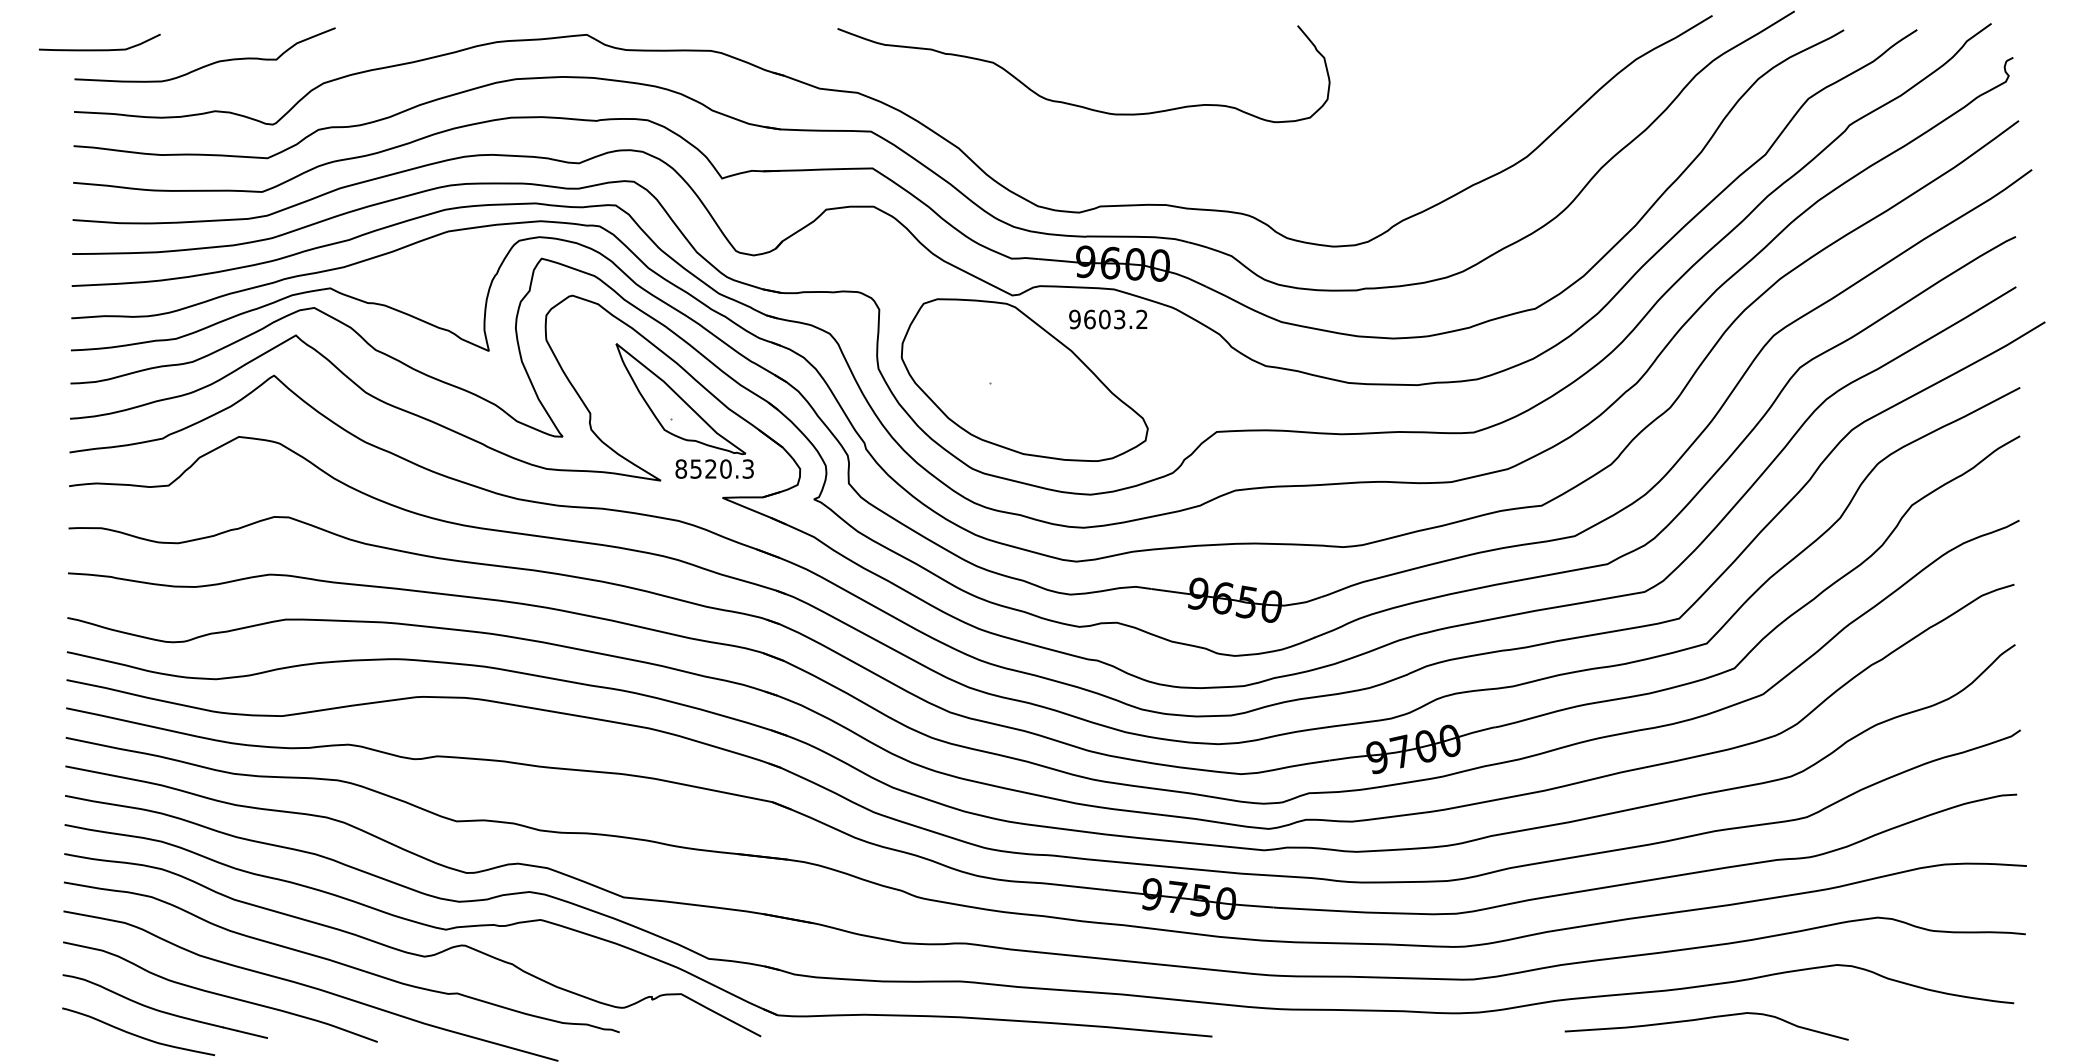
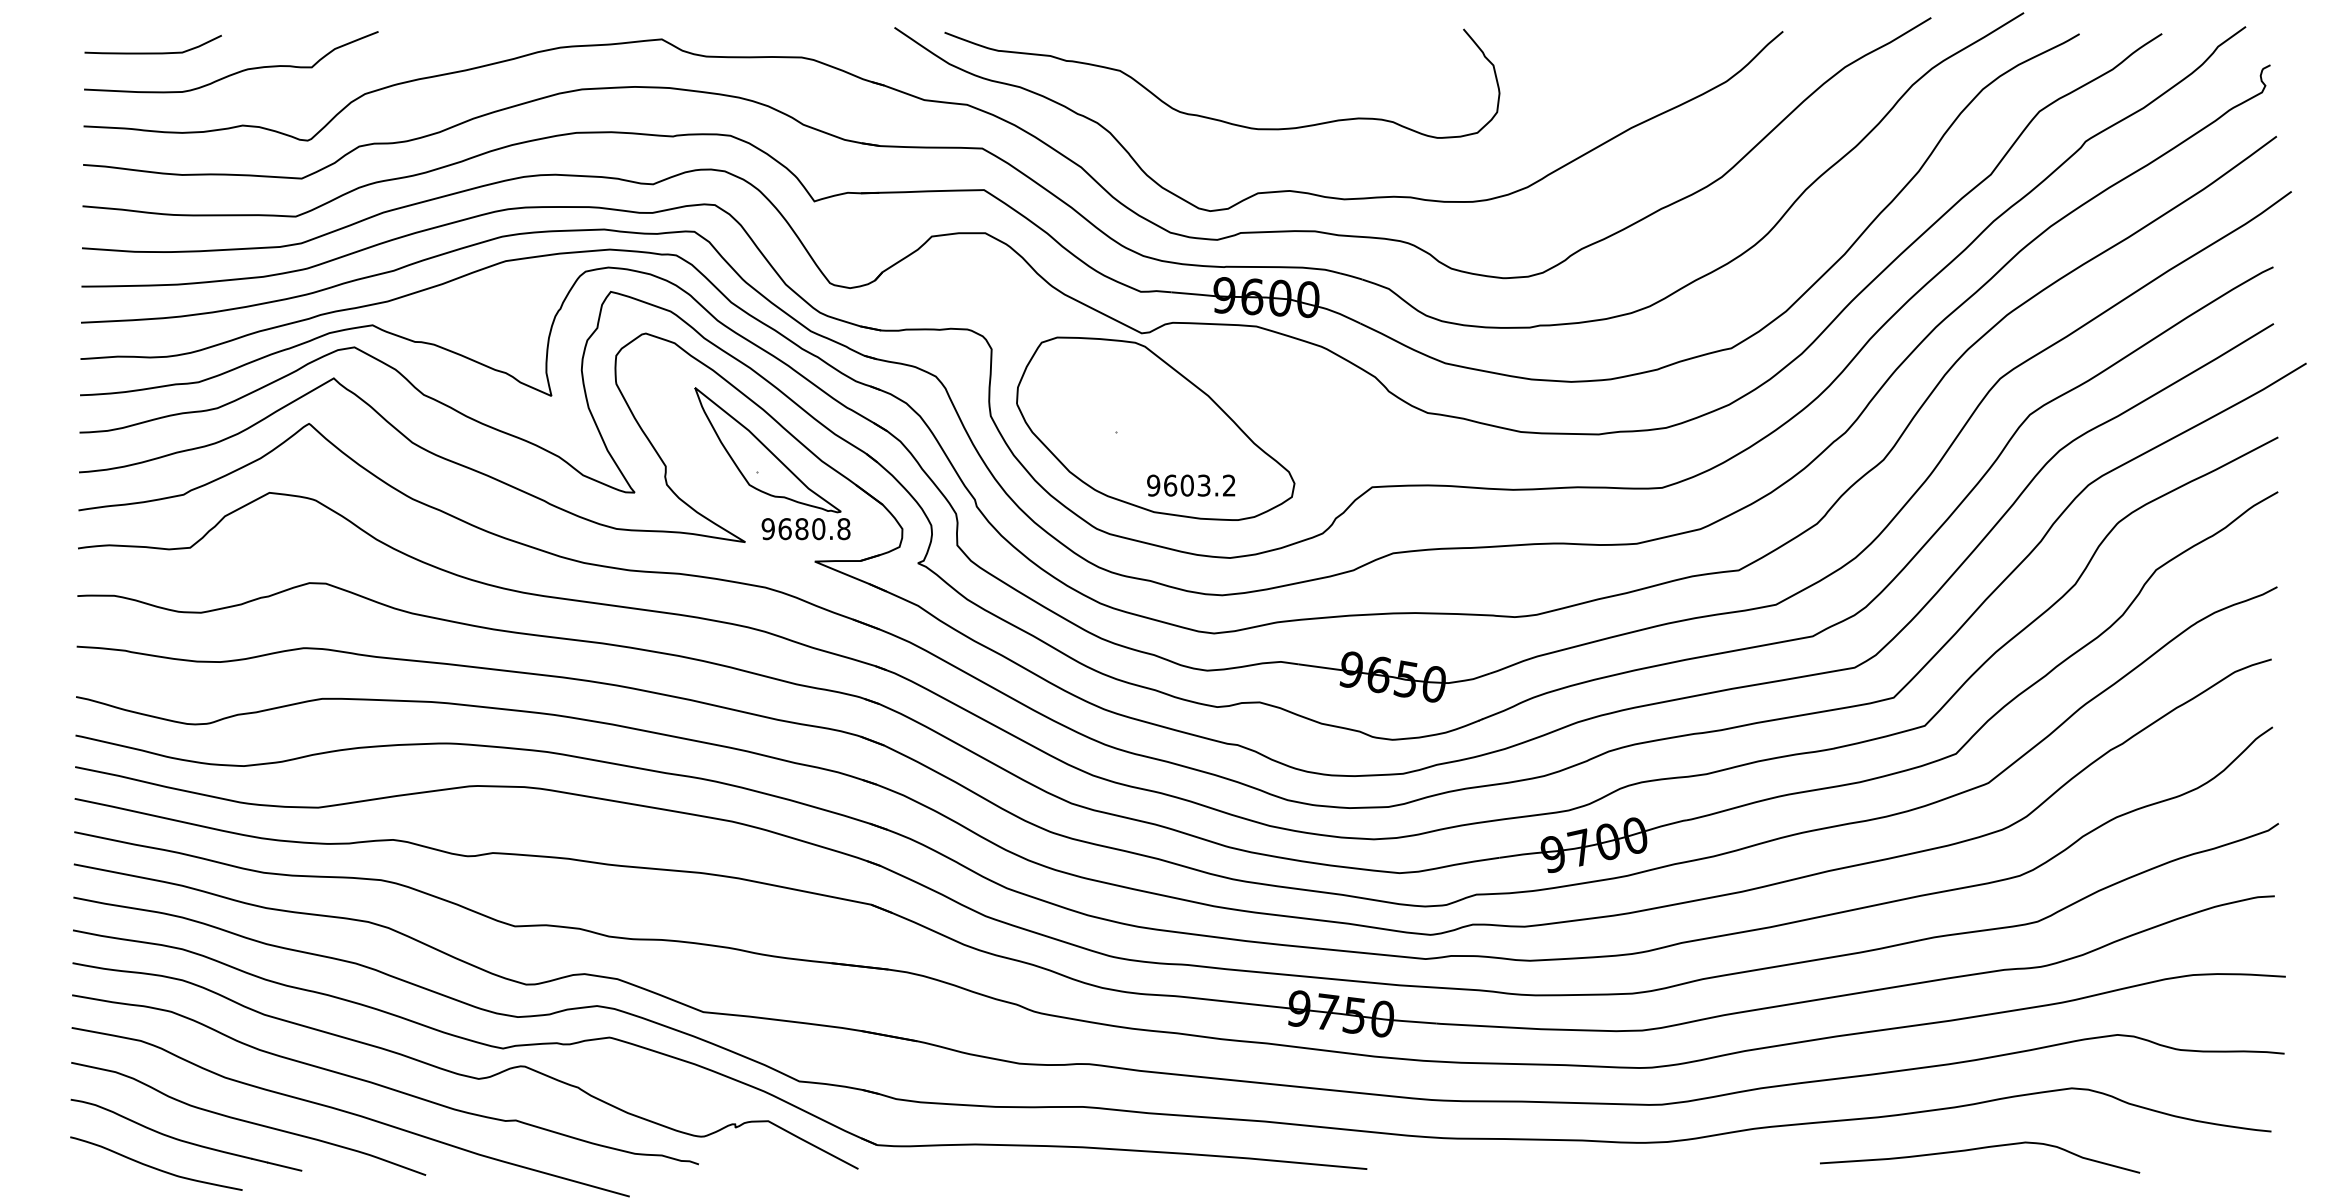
curve: (99, 49) -> (152, 52), moved
curve: (1171, 172) -> (1321, 194), added
text: (1108, 319) -> (1191, 485), moved
text: (714, 468) -> (805, 528), 8520.3 -> 9680.8
curve: (1706, 1019) -> (1979, 1149), moved

